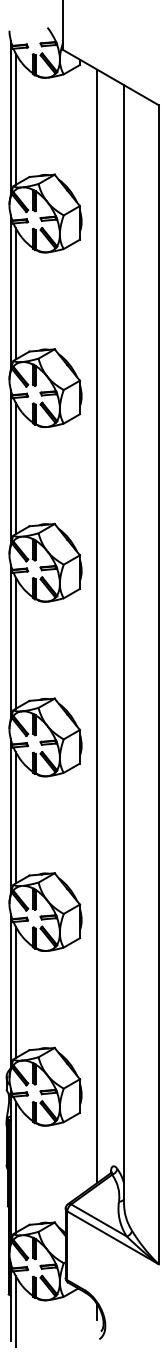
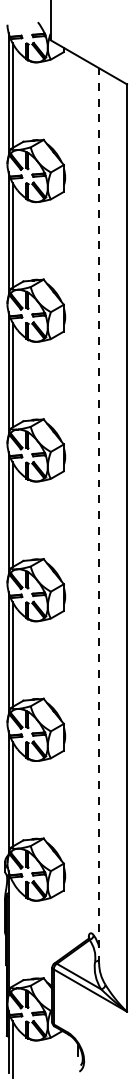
line: (97, 626) -> (77, 501), removed
line: (124, 644) -> (99, 515), solid -> dashed
line: (15, 1166) -> (12, 933), removed

